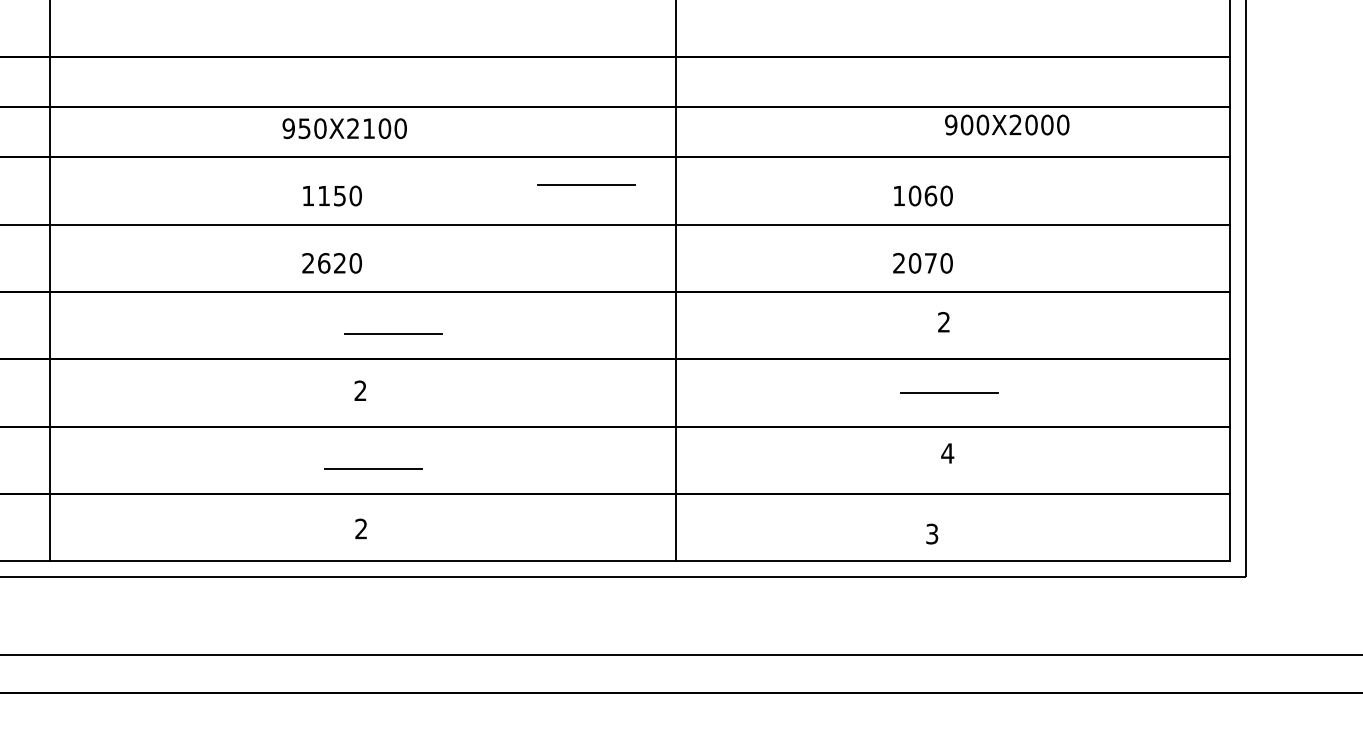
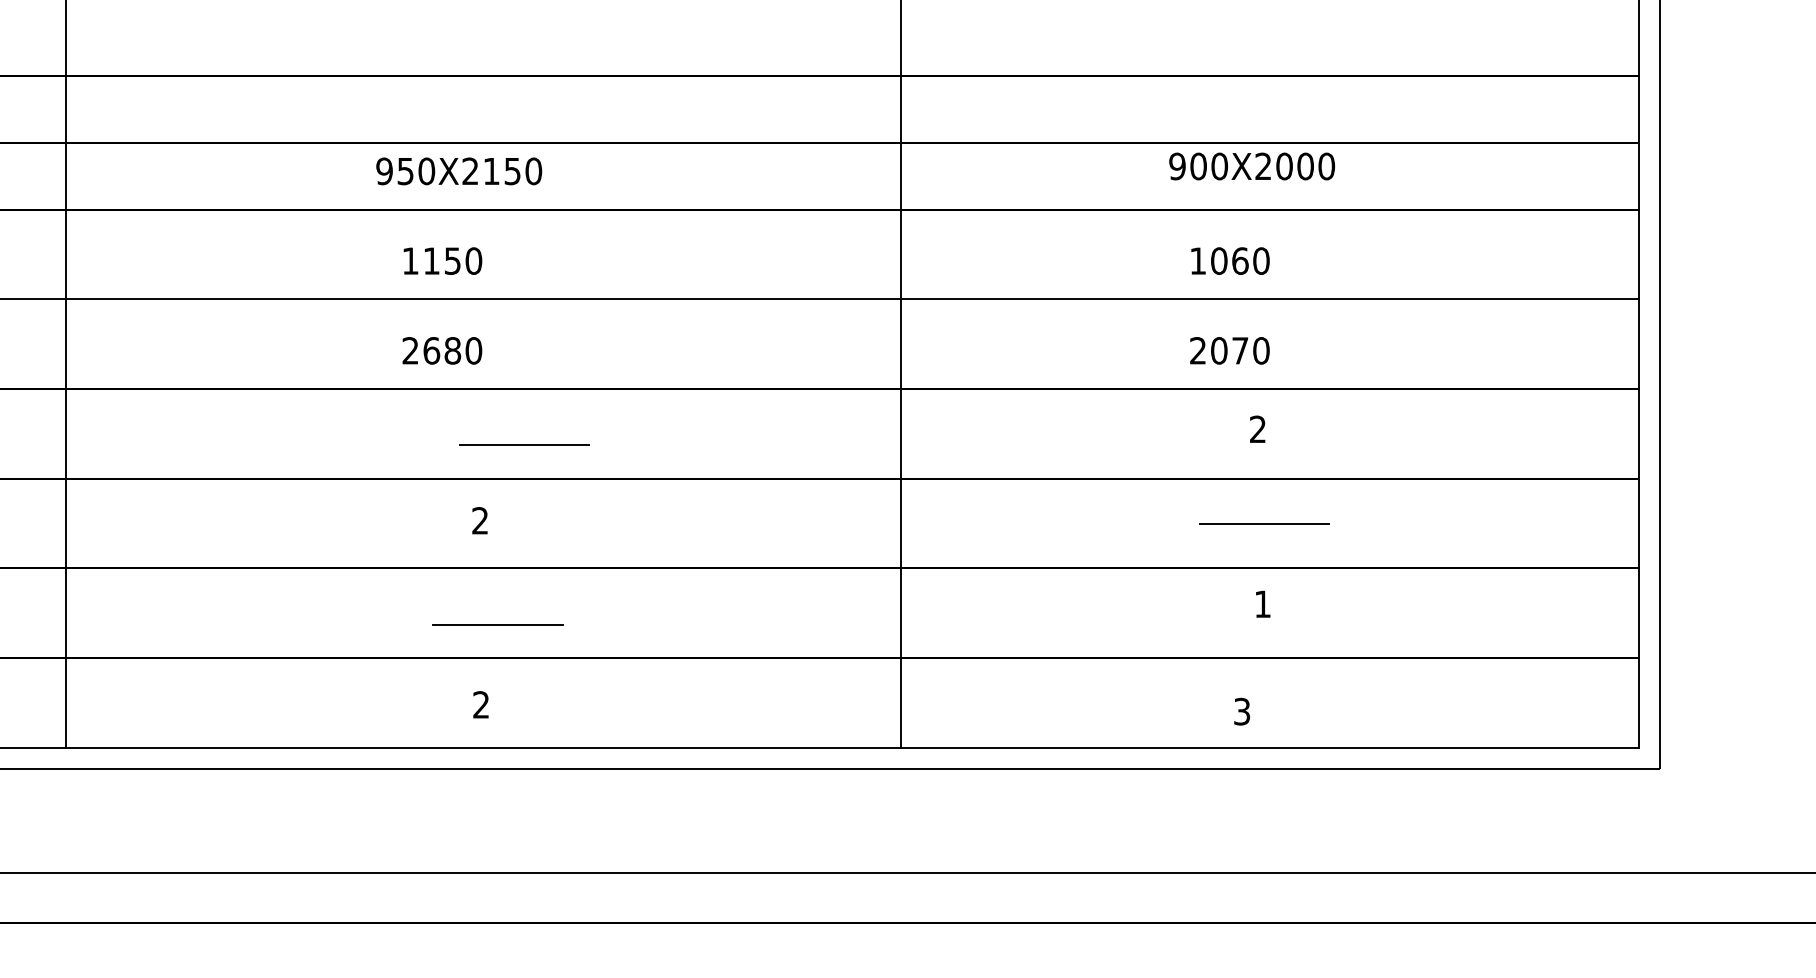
text: (1007, 125) -> (1252, 166), moved
text: (384, 128) -> (512, 171), 950X2100 -> 950X2150
line: (586, 185) -> (781, 246), removed
text: (339, 263) -> (452, 350), 2620 -> 2680
text: (947, 452) -> (1262, 603), 4 -> 1

